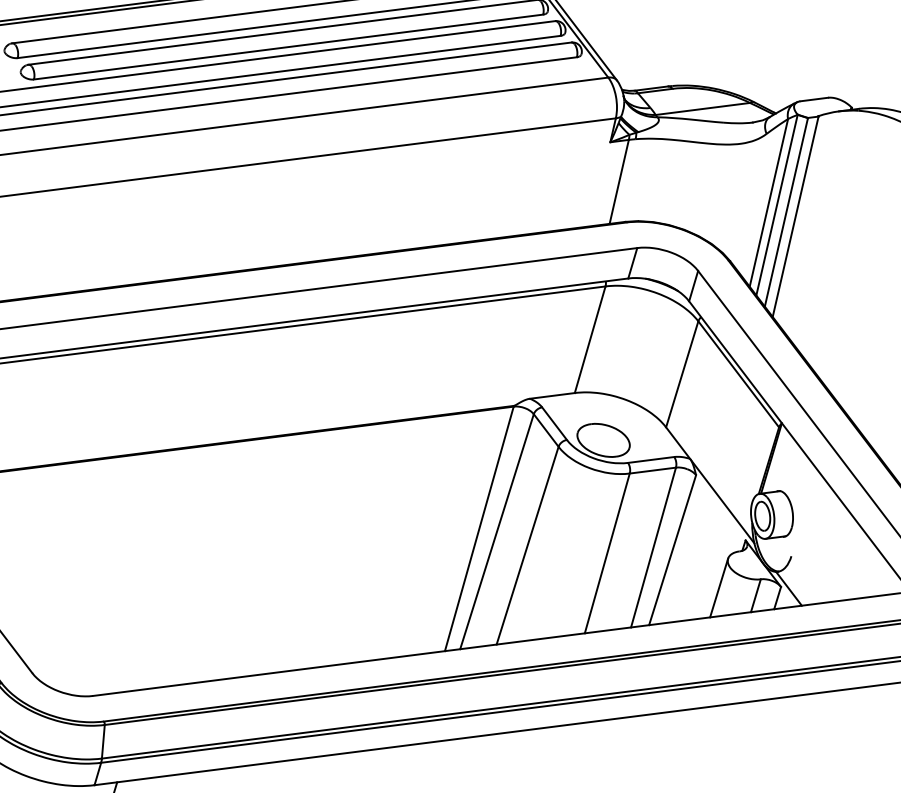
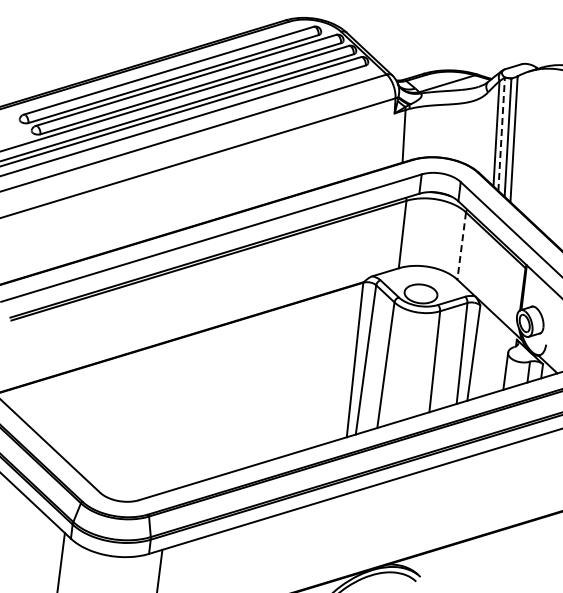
line: (776, 205) -> (501, 134), solid -> dashed
line: (681, 375) -> (461, 246), solid -> dashed

